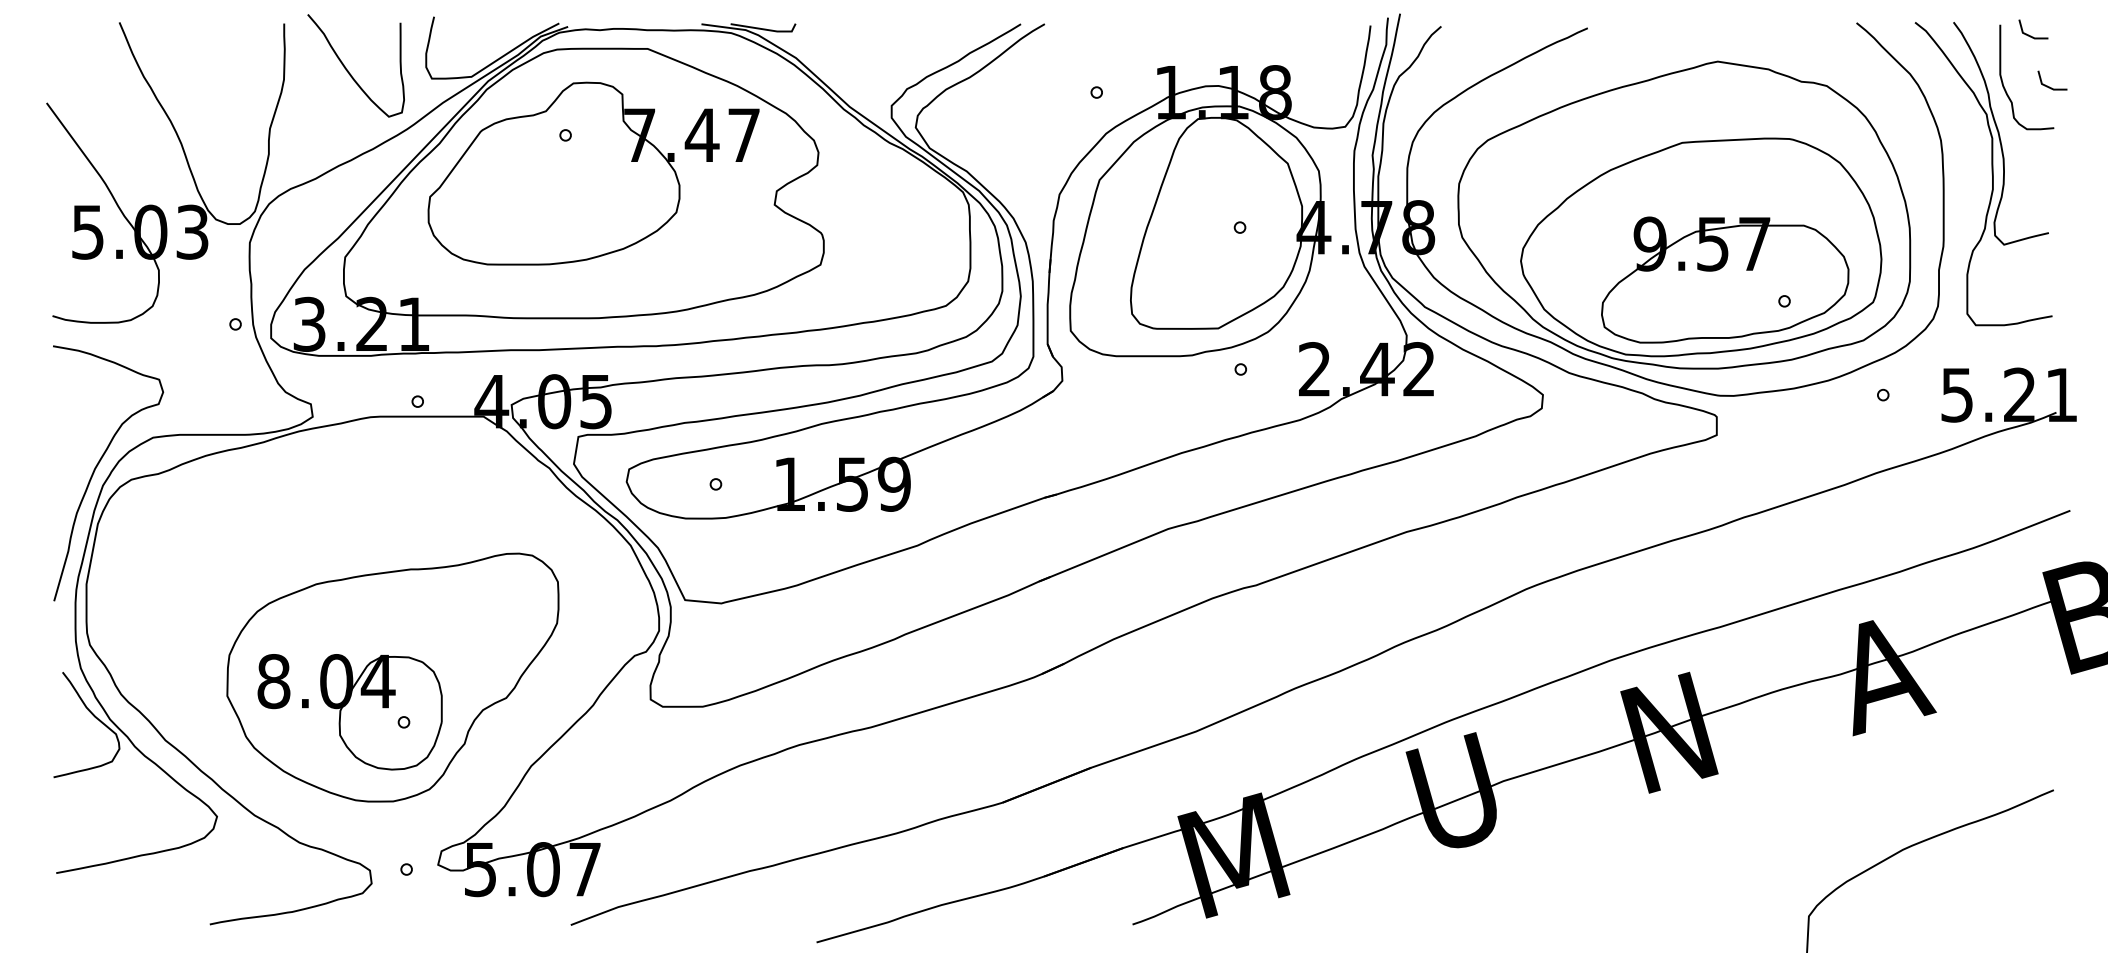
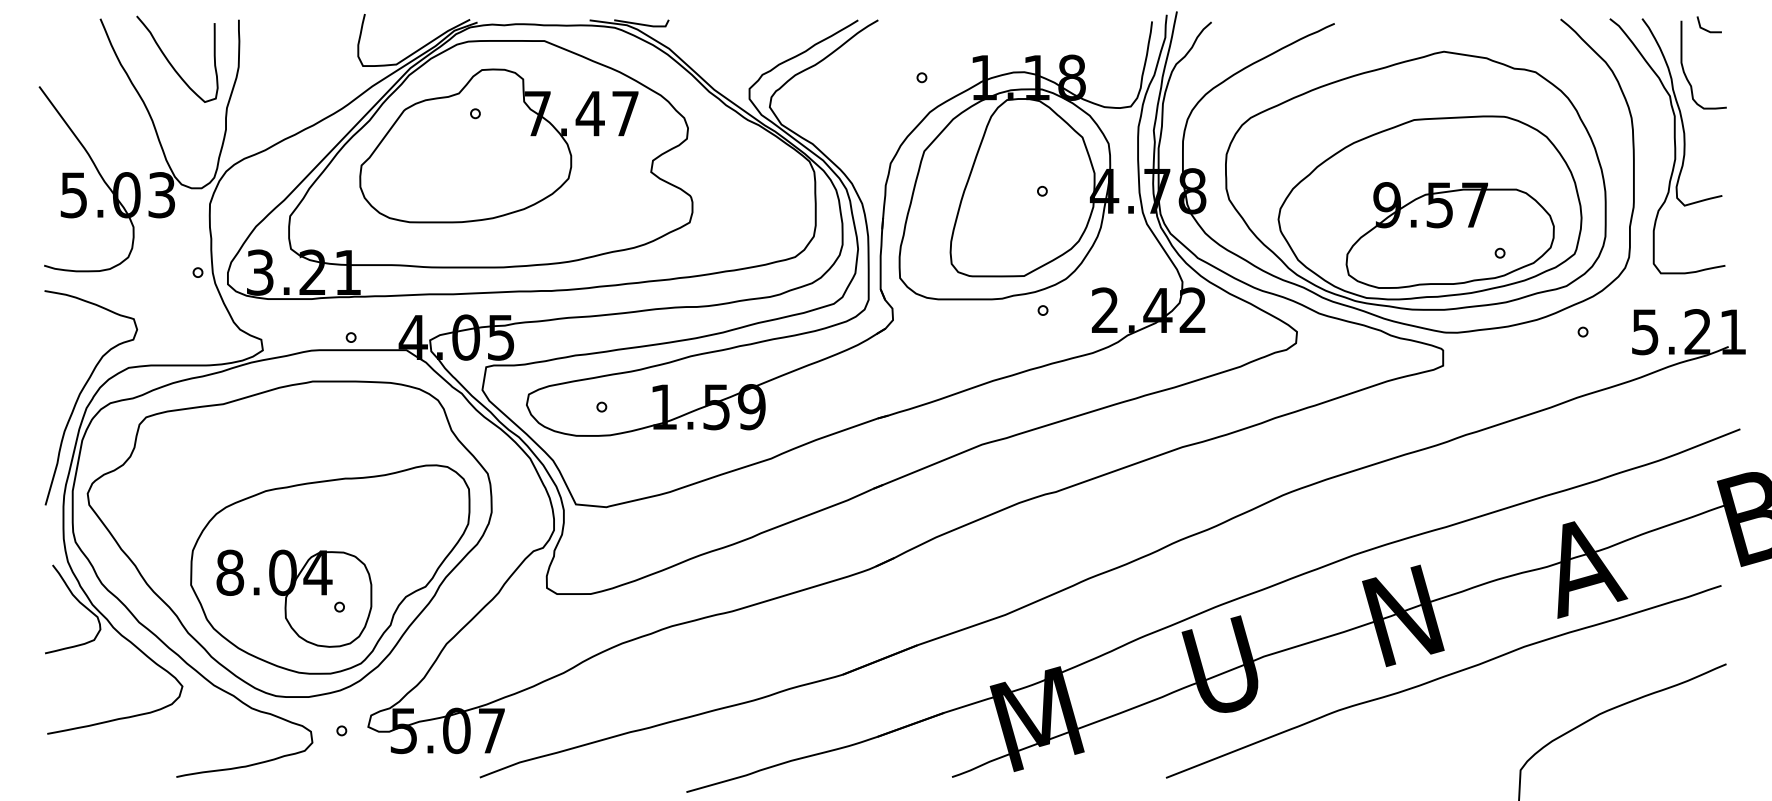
curve: (349, 70) -> (171, 63), moved
line: (2047, 85) -> (1721, 71), removed
part: (344, 640) -> (289, 538), added
curve: (1716, 807) -> (1442, 678), added

